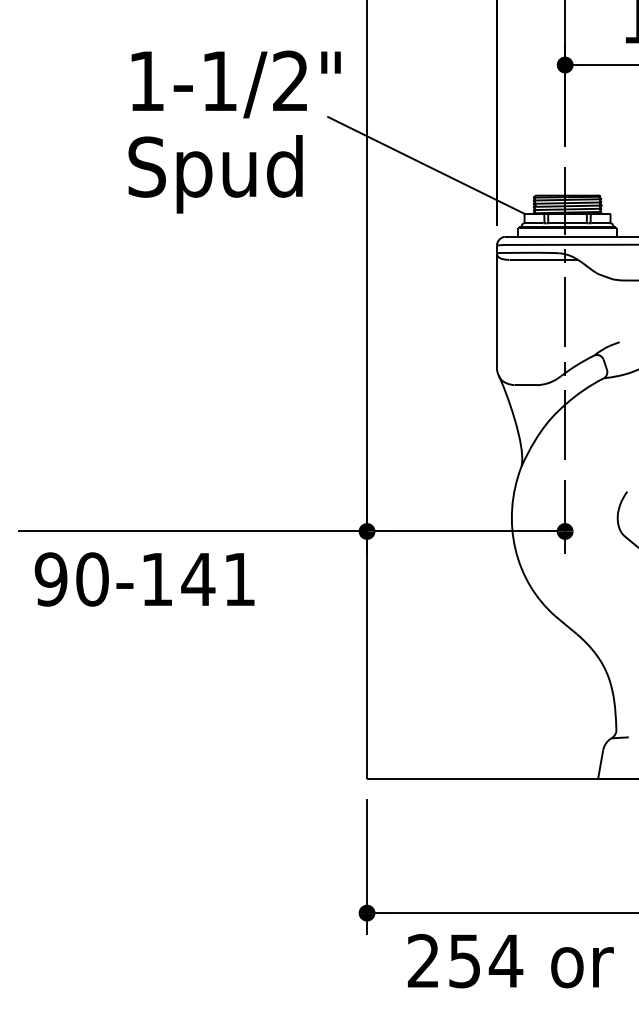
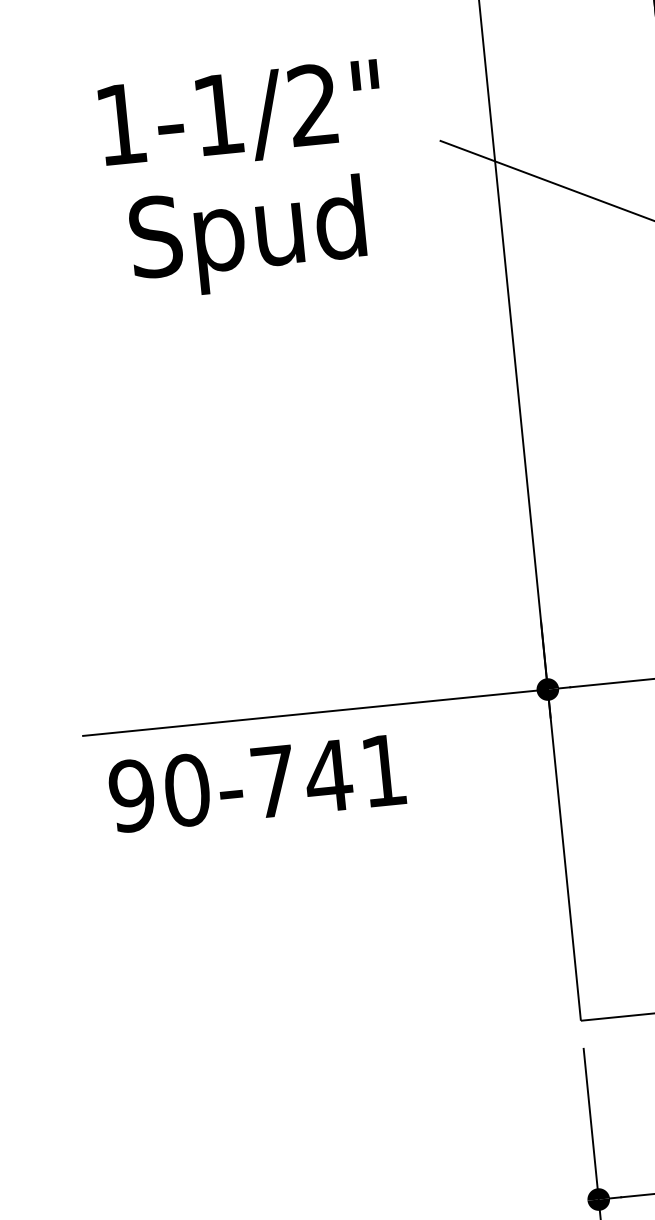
text: (235, 84) -> (240, 116), moved
text: (215, 174) -> (248, 237), moved
text: (157, 579) -> (274, 781), 90-141 -> 90-741

